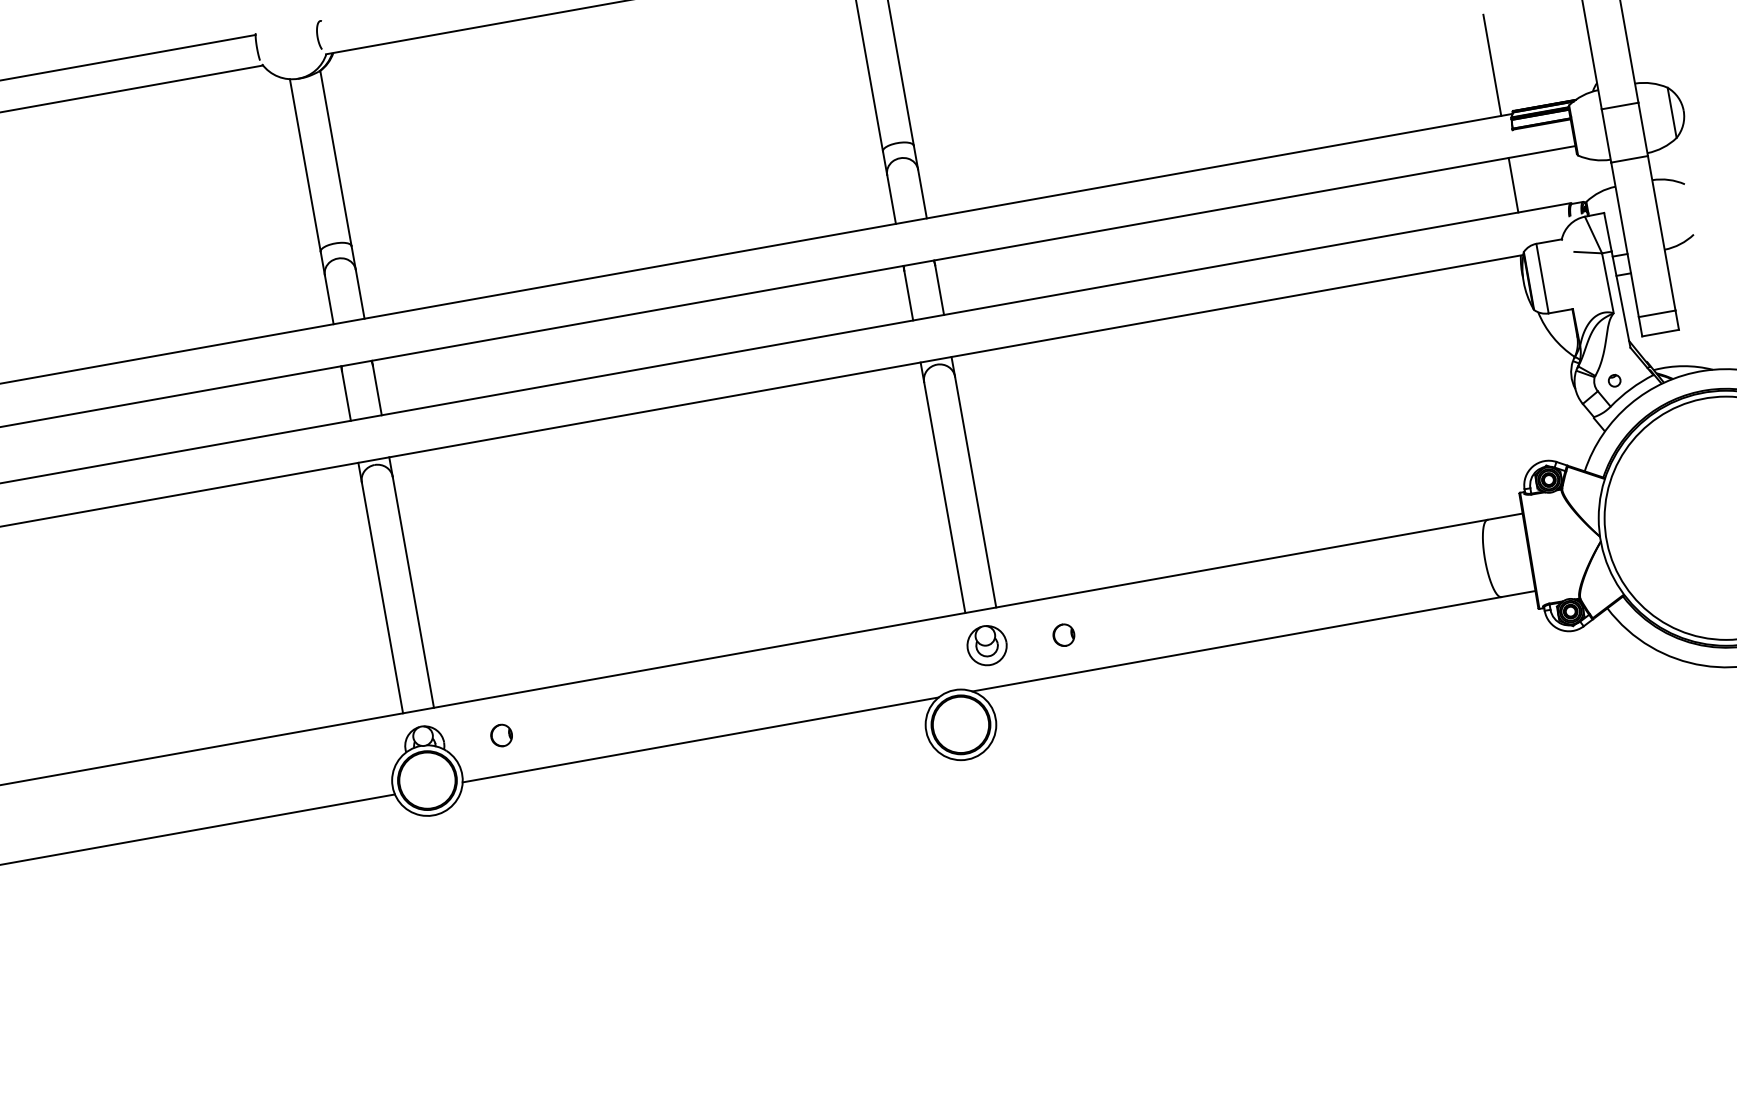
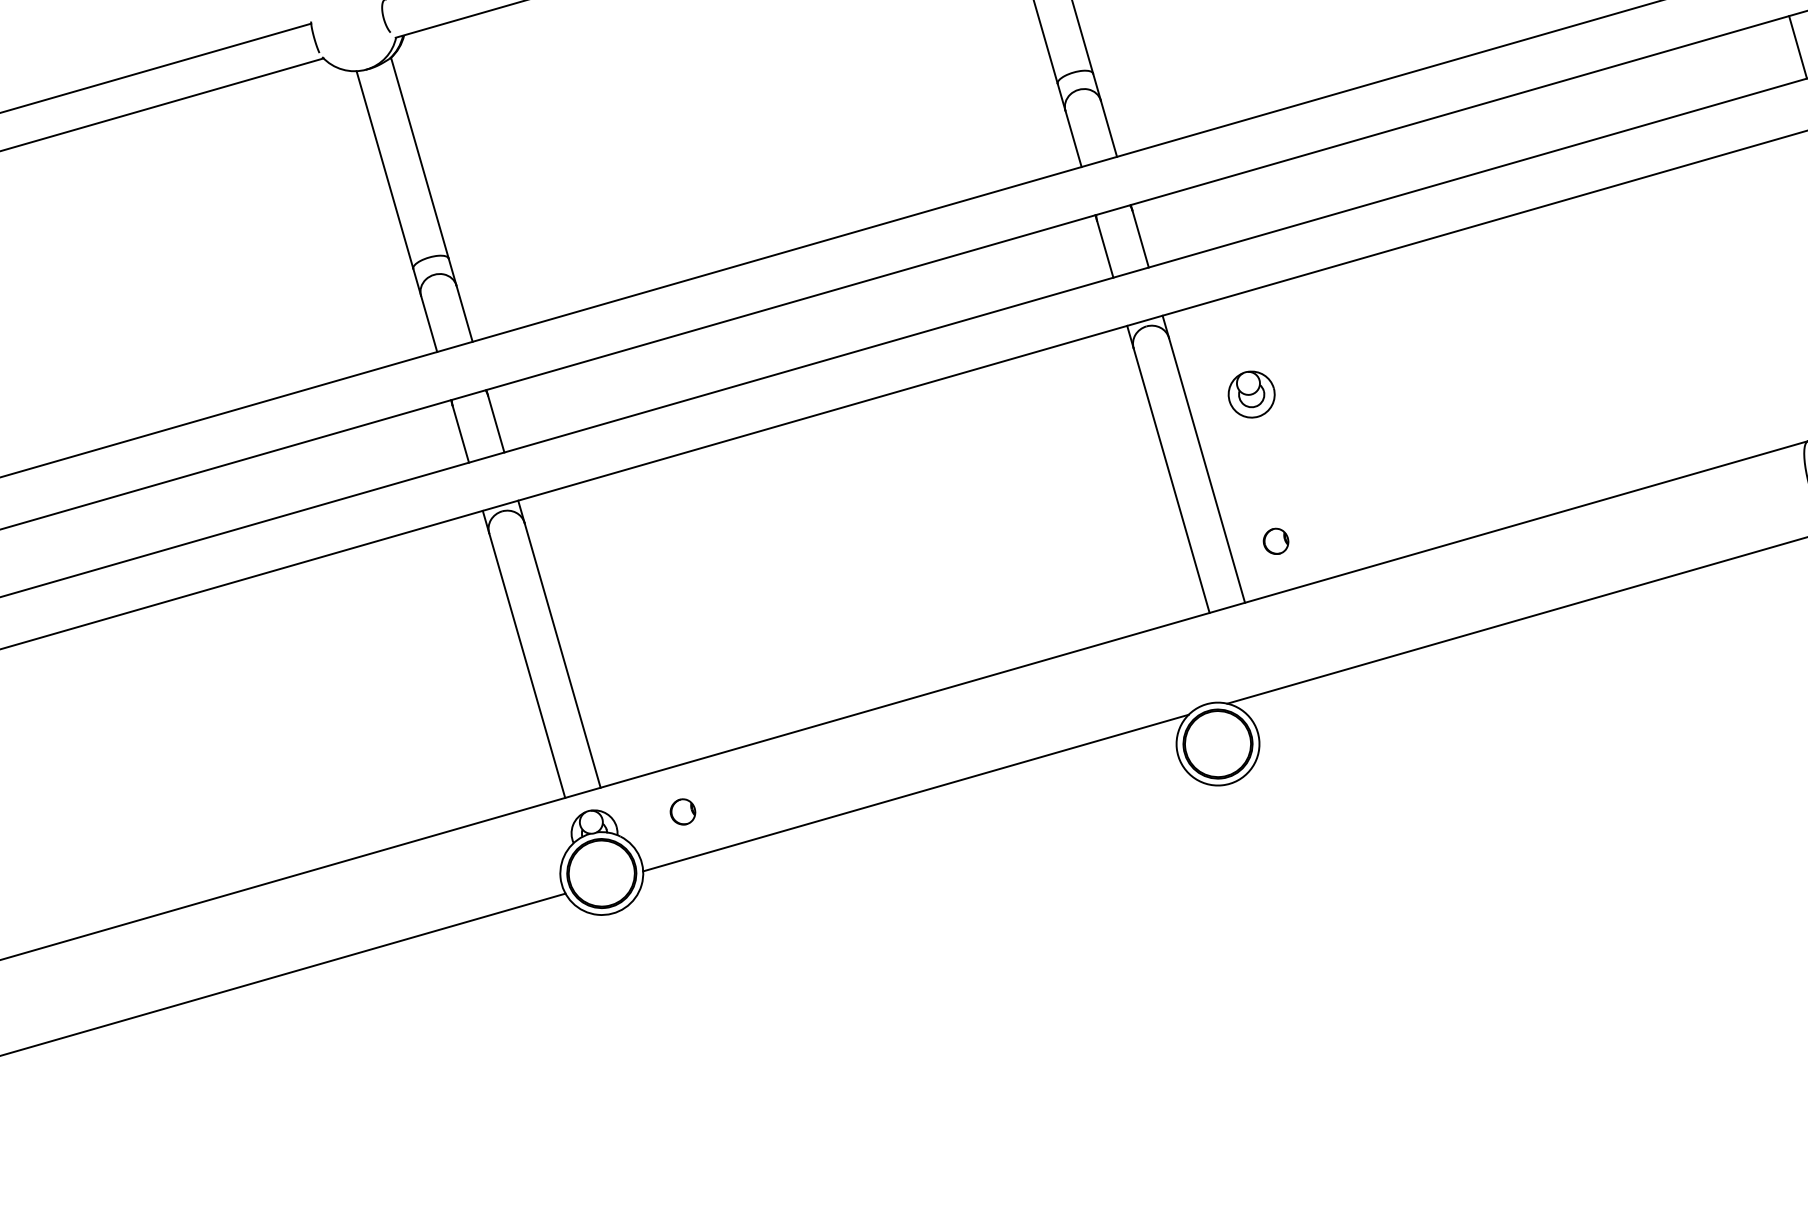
part: (1063, 634) -> (1275, 540), moved
part: (986, 645) -> (1250, 394), moved

